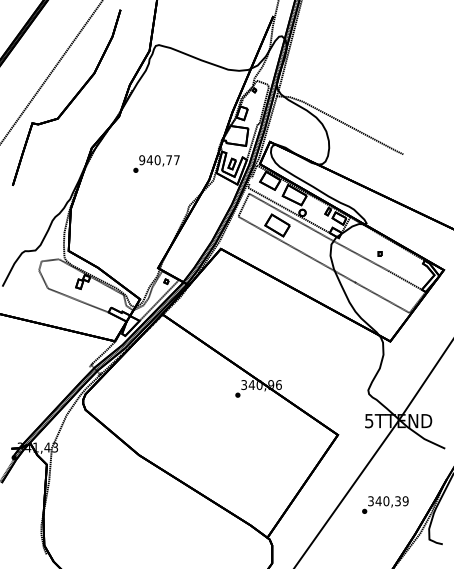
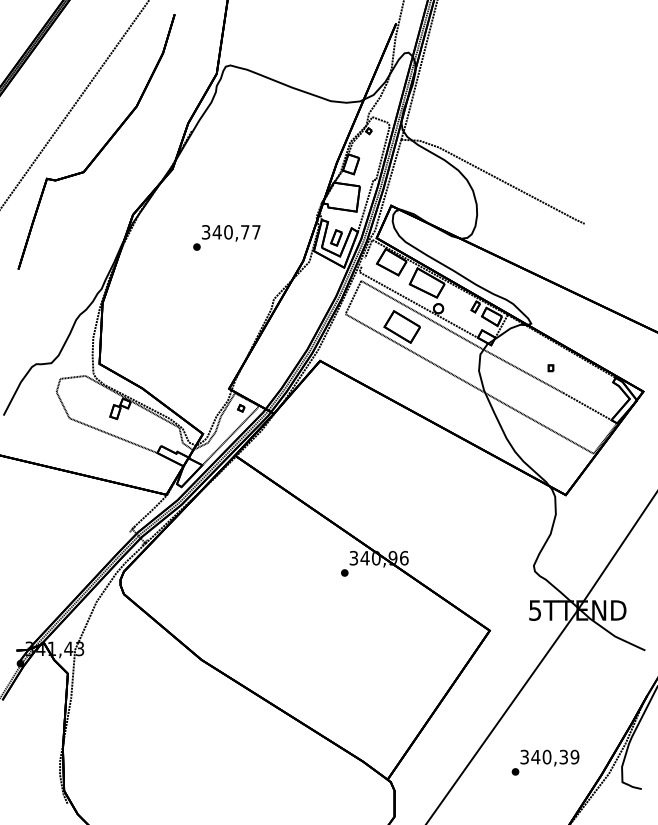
text: (142, 159) -> (206, 231), 940,77 -> 340,77
text: (385, 504) -> (545, 761), moved

